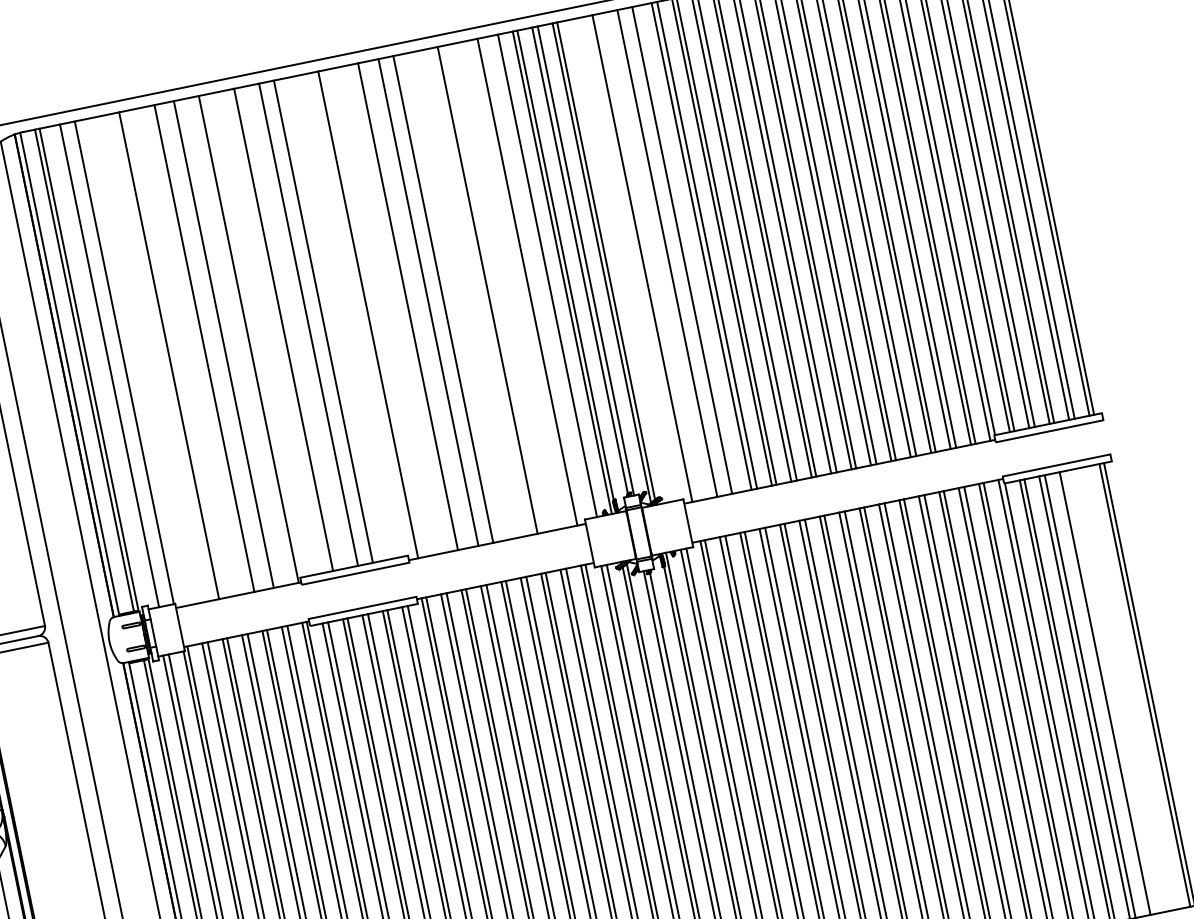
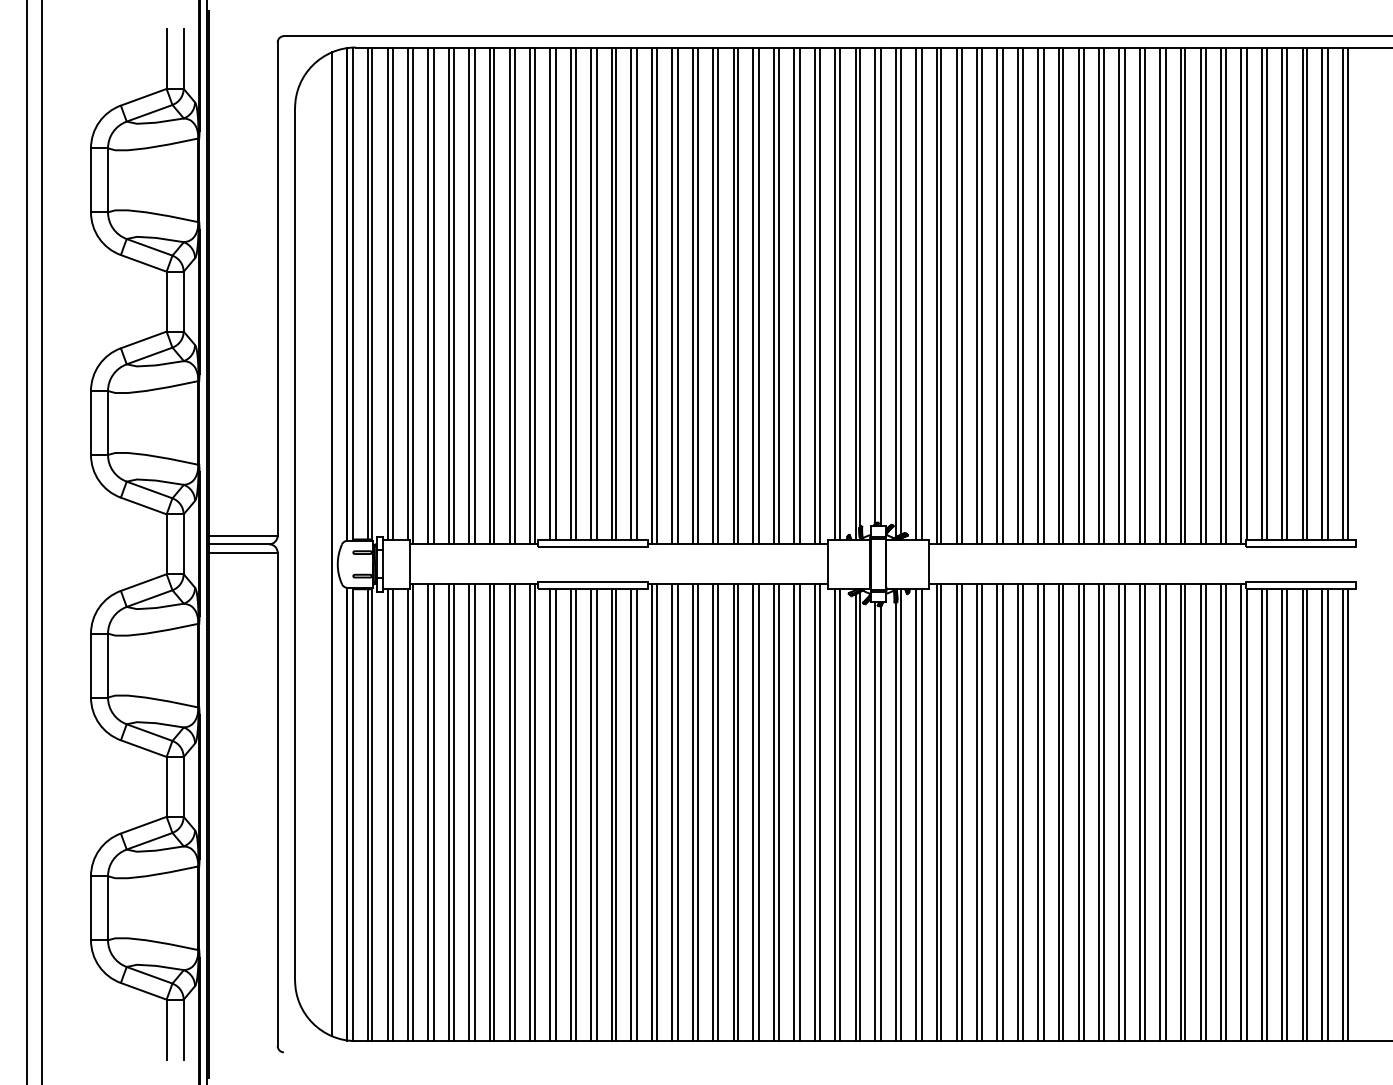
line: (687, 248) -> (982, 295), added
line: (661, 254) -> (956, 295), added
line: (646, 257) -> (941, 295), added
line: (626, 259) -> (921, 293), added
line: (621, 260) -> (915, 293), added
line: (541, 276) -> (834, 293), added
line: (522, 282) -> (814, 295), added
line: (507, 285) -> (799, 295), added
line: (502, 286) -> (794, 295), added
line: (483, 290) -> (774, 295), added
line: (468, 293) -> (759, 295), added
line: (462, 295) -> (753, 295), added
line: (448, 298) -> (738, 295), added
line: (422, 303) -> (712, 295), added
line: (402, 307) -> (692, 295), added
line: (388, 310) -> (677, 295), added
line: (383, 311) -> (672, 295), added
line: (363, 315) -> (652, 295), added
line: (348, 316) -> (637, 293), added
line: (342, 317) -> (631, 293), added
line: (328, 320) -> (616, 293), added
line: (302, 325) -> (590, 293), added
line: (287, 328) -> (575, 293), added
line: (268, 332) -> (555, 293), added
line: (263, 333) -> (550, 293), added
line: (244, 339) -> (530, 295), added
line: (229, 342) -> (515, 295), added
line: (209, 347) -> (494, 295), added
line: (189, 351) -> (474, 295), added
line: (183, 352) -> (468, 295), added
line: (164, 356) -> (449, 295), added
line: (149, 359) -> (433, 295), added
line: (144, 360) -> (428, 295), added
line: (129, 363) -> (413, 295), added
line: (103, 366) -> (387, 293), added
line: (1130, 688) -> (1328, 815), added
line: (1124, 689) -> (1322, 815), added
line: (1109, 692) -> (1307, 815), added

